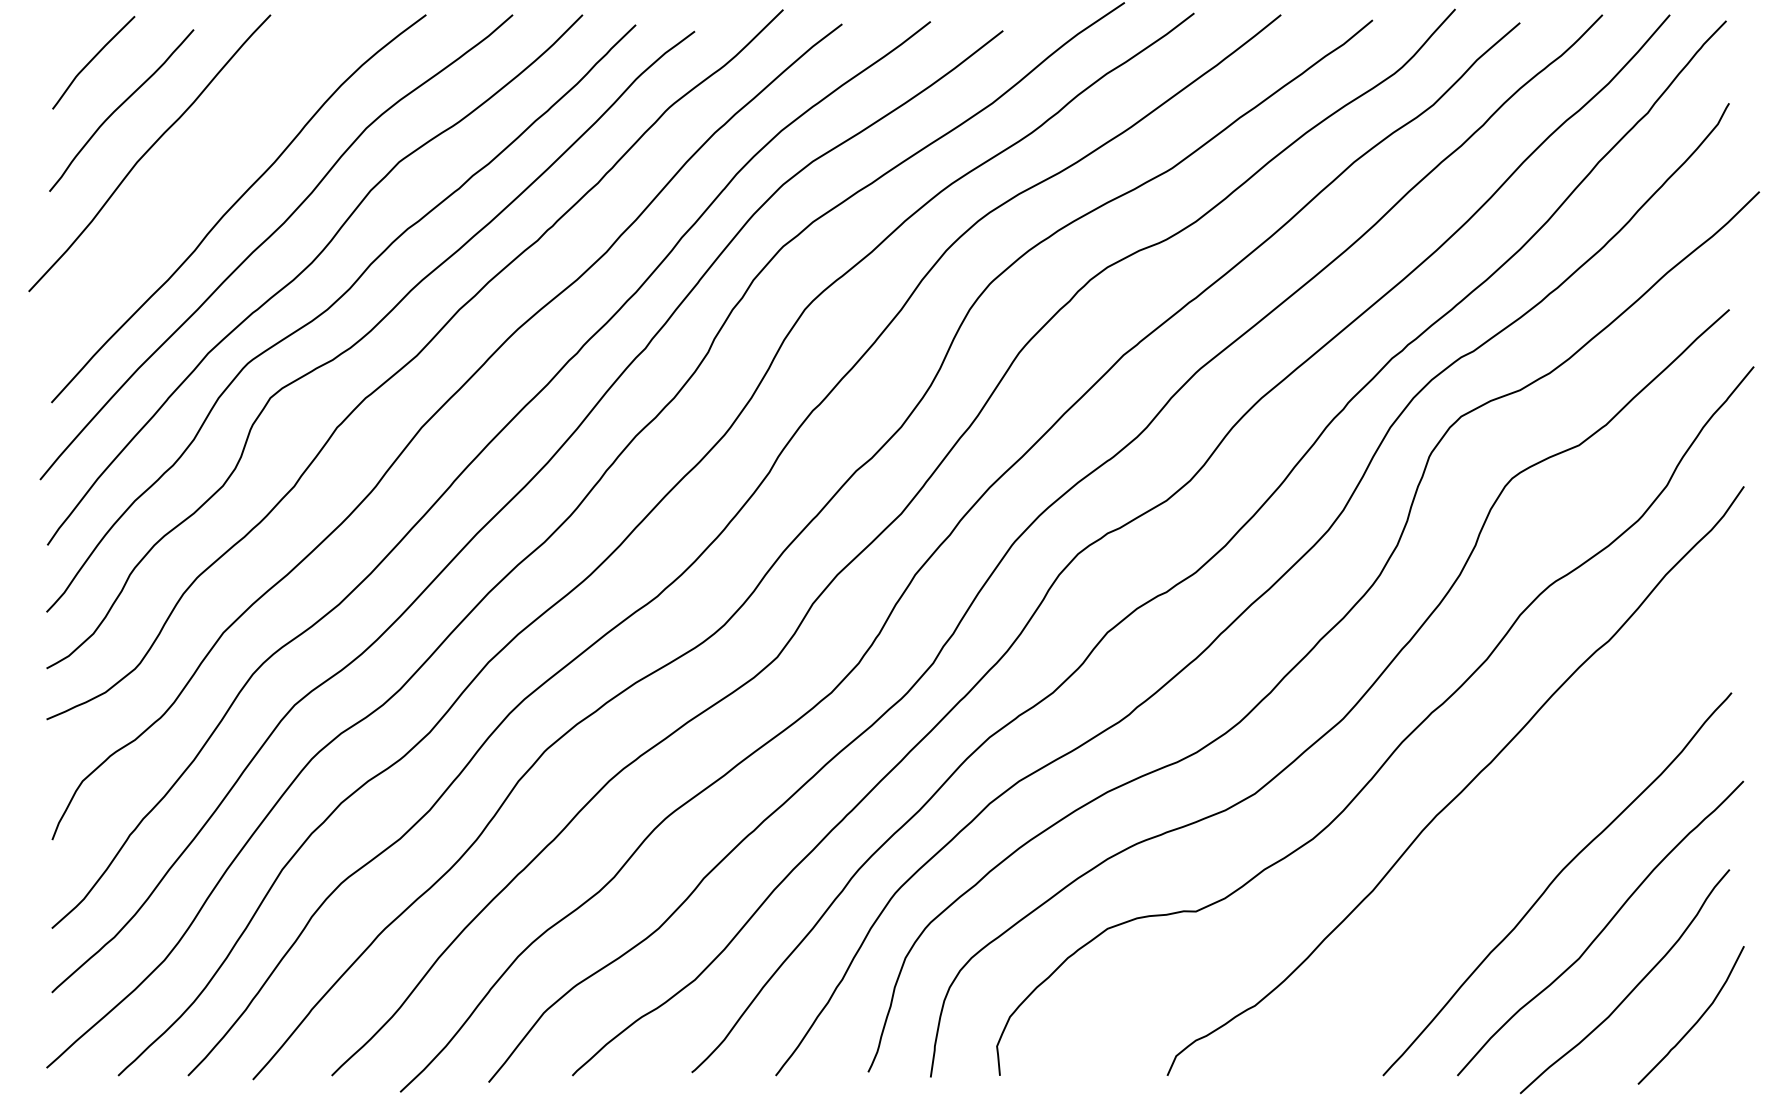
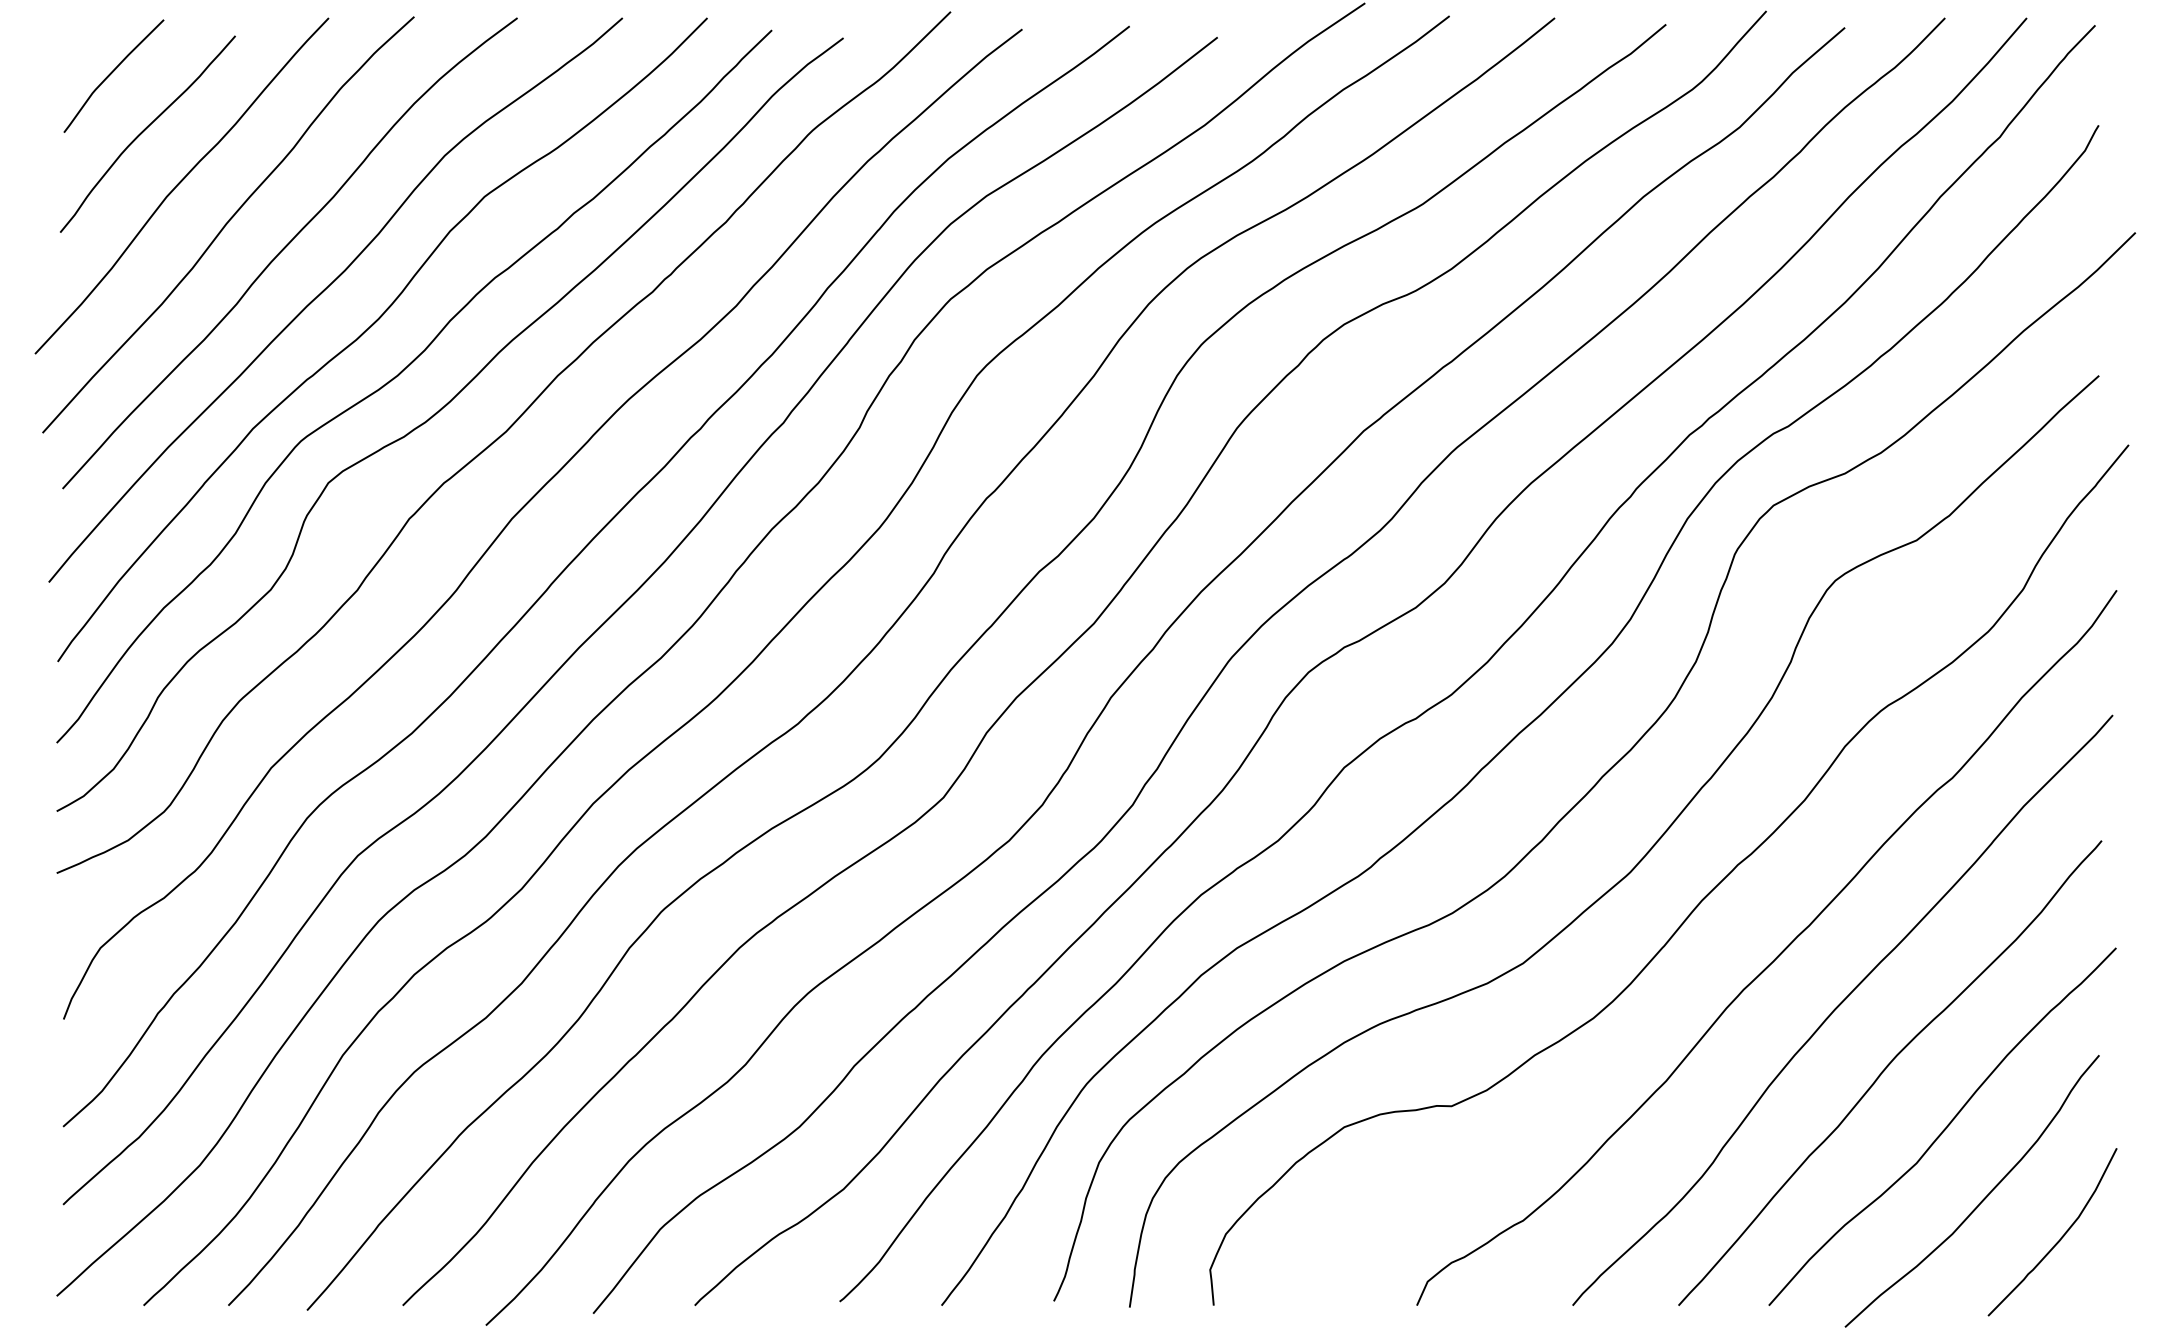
curve: (188, 184) -> (228, 223), added
curve: (1515, 829) -> (1839, 1006), added

